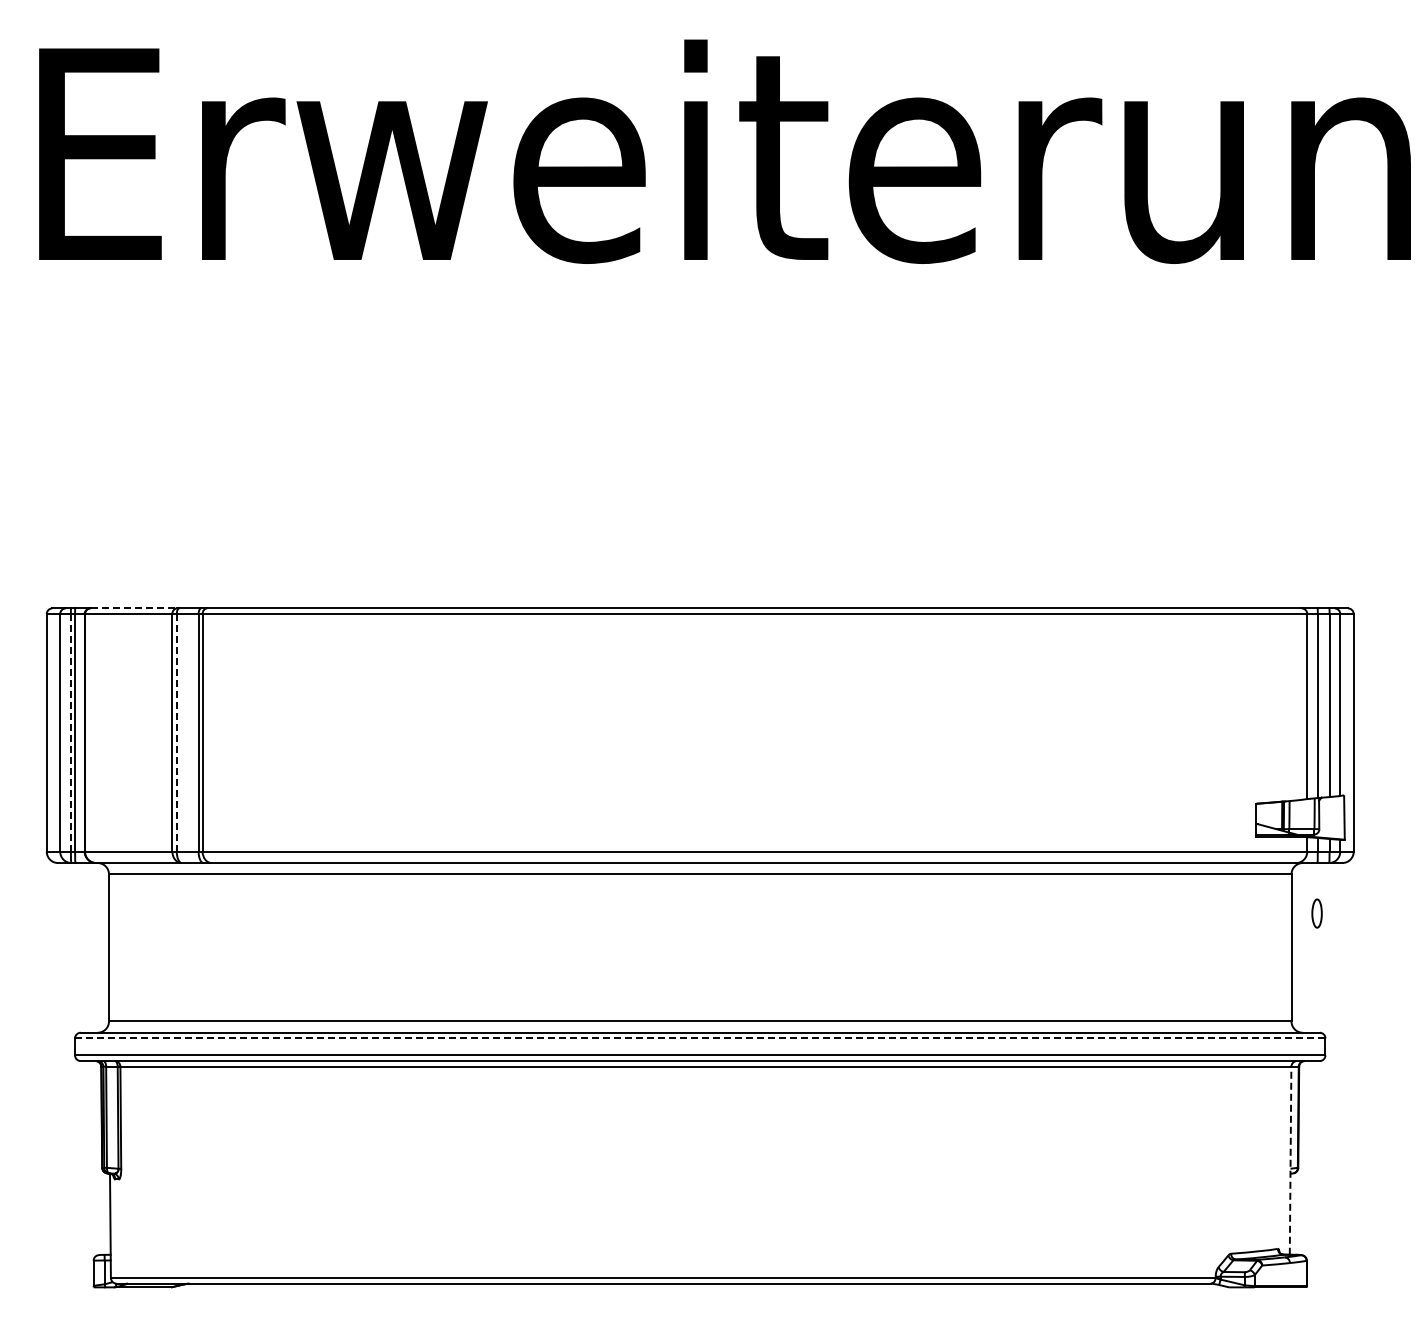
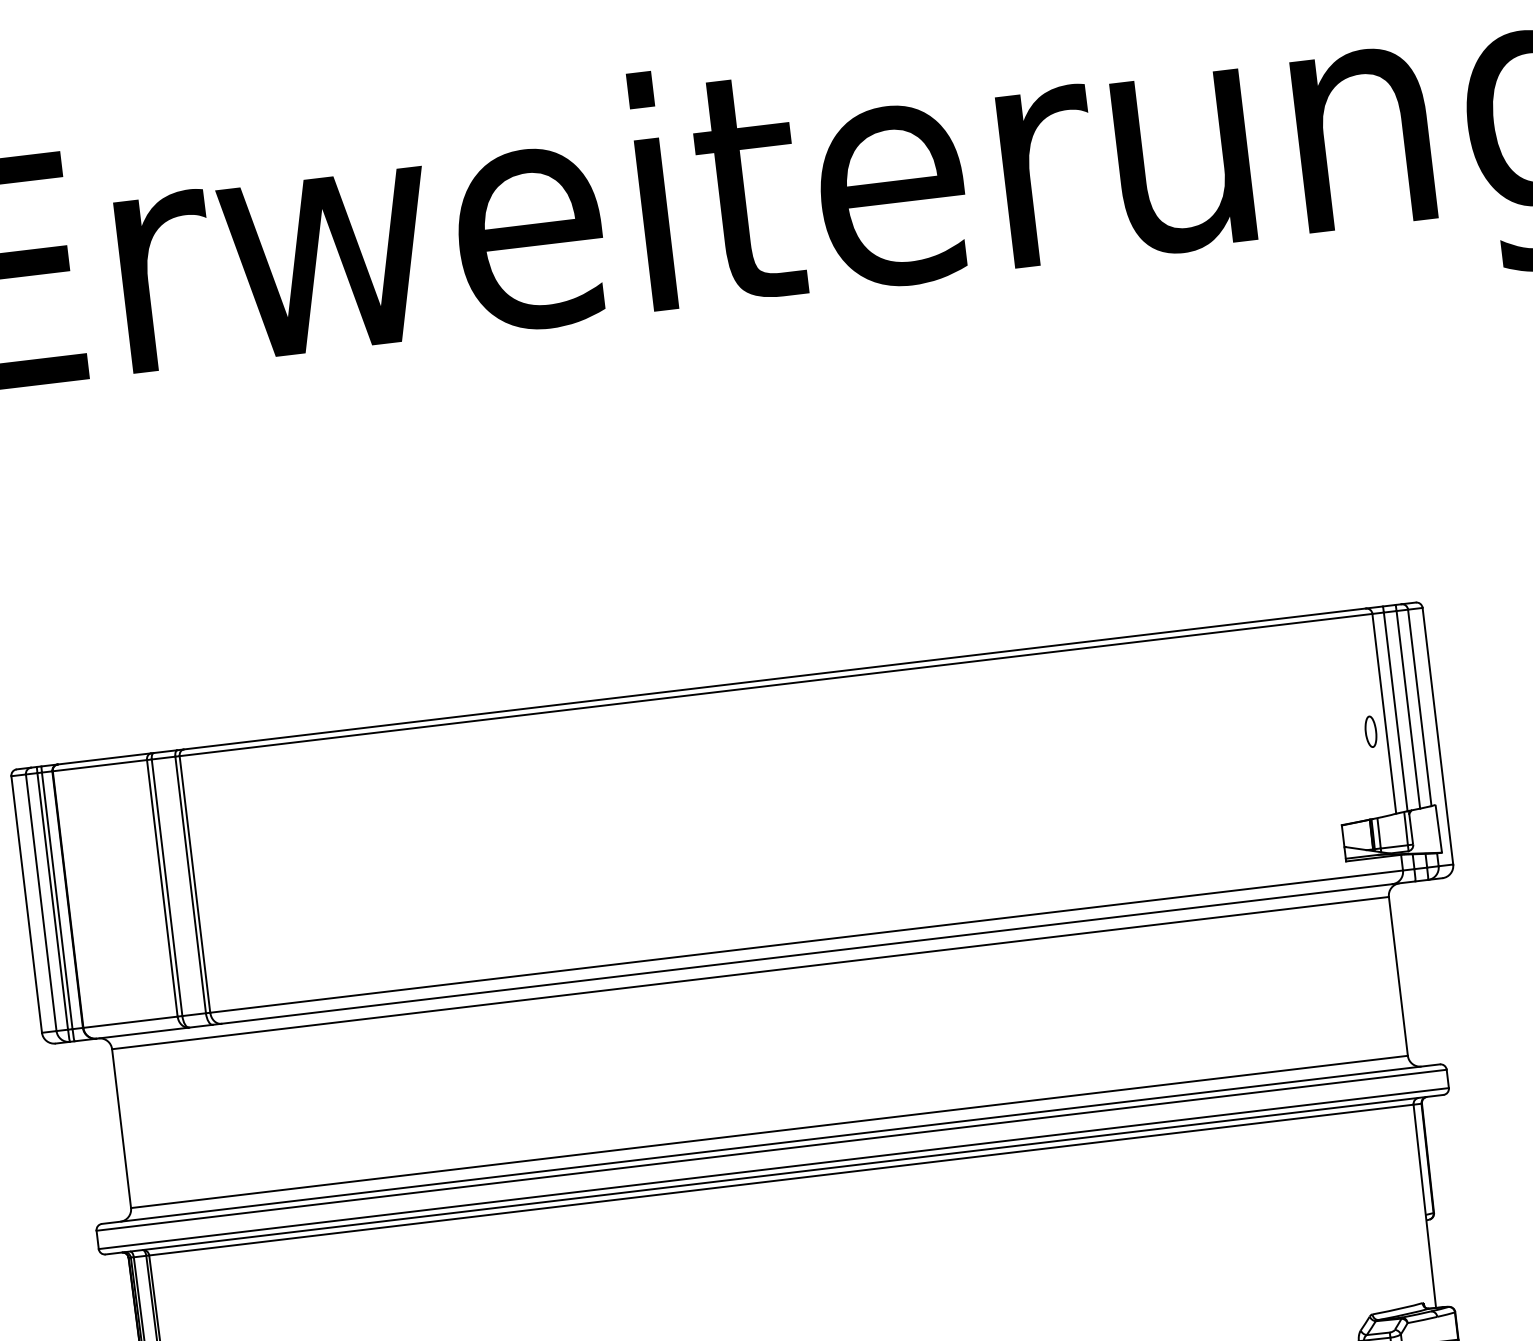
line: (134, 608) -> (105, 758), dashed -> solid
line: (70, 732) -> (52, 901), dashed -> solid
line: (176, 732) -> (166, 887), dashed -> solid
part: (1316, 913) -> (1370, 731), moved
line: (700, 1038) -> (771, 1150), dashed -> solid
line: (1290, 1160) -> (1424, 1206), dashed -> solid

